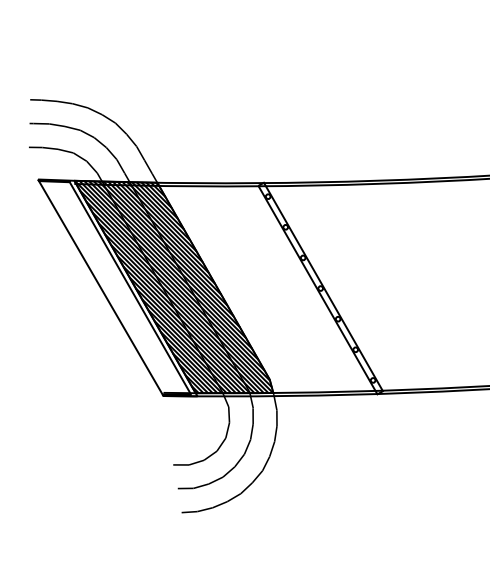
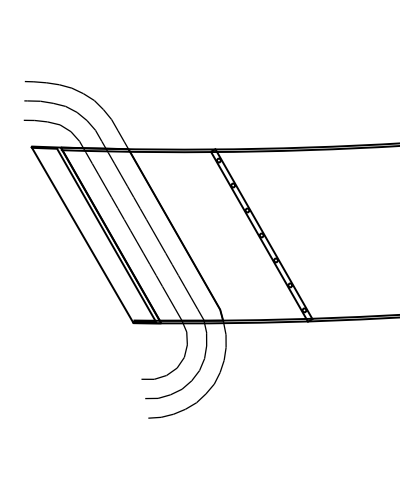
hatch: (173, 286) -> (141, 233), removed

